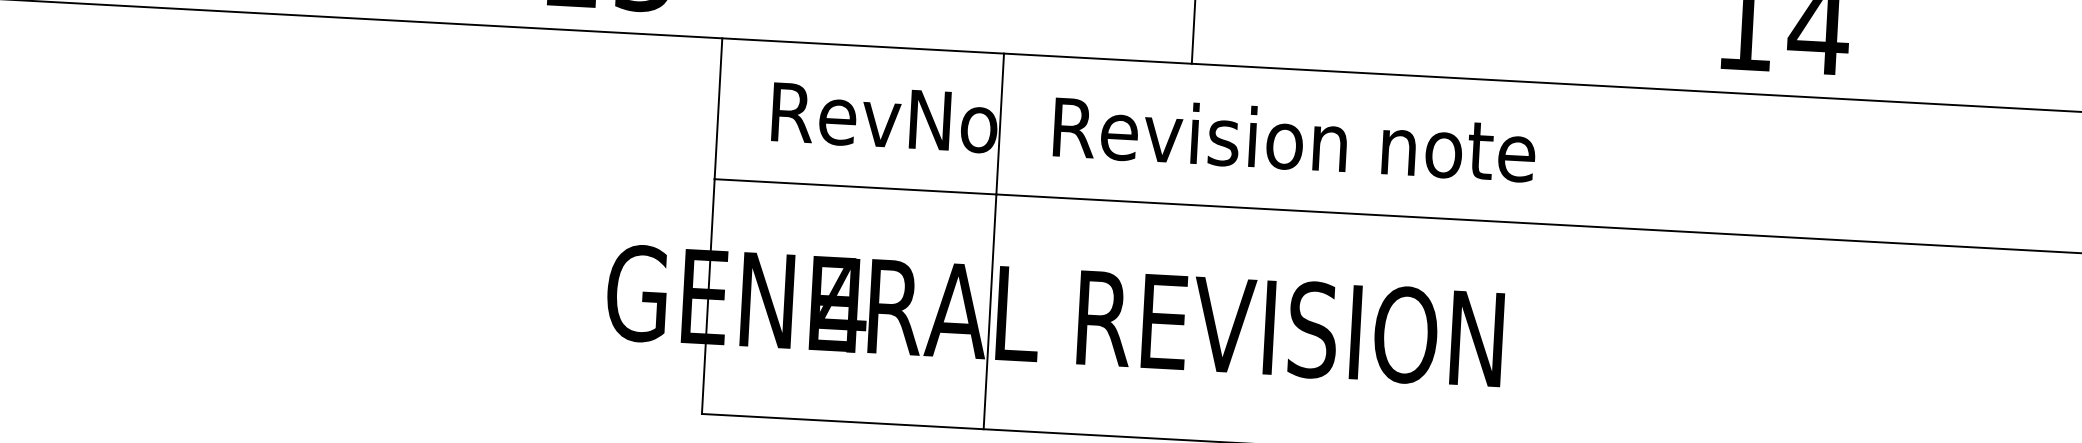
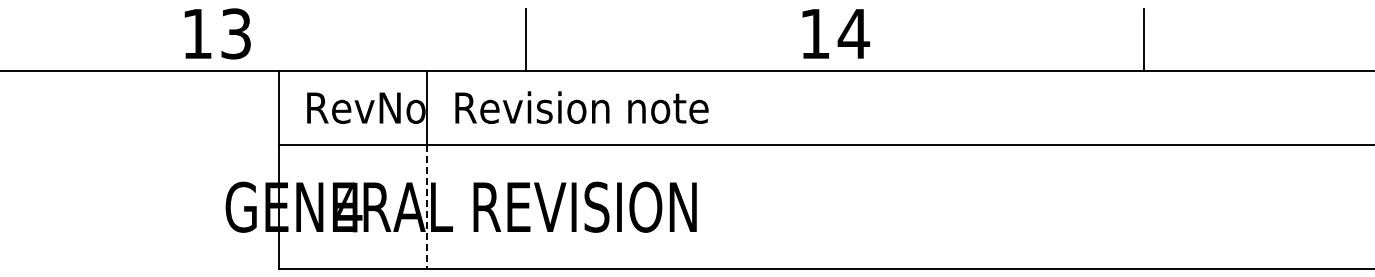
line: (989, 311) -> (426, 206), solid -> dashed

